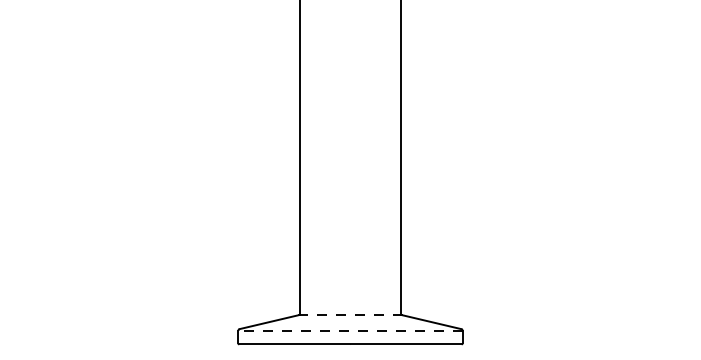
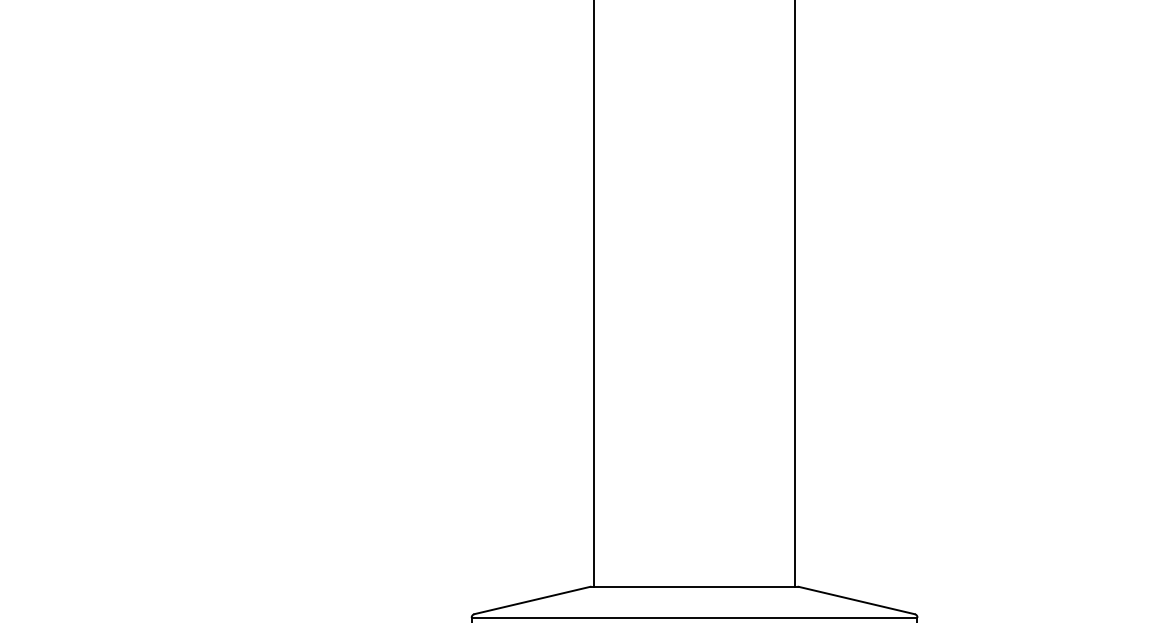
line: (350, 315) -> (694, 587), dashed -> solid
line: (349, 330) -> (692, 616), dashed -> solid

